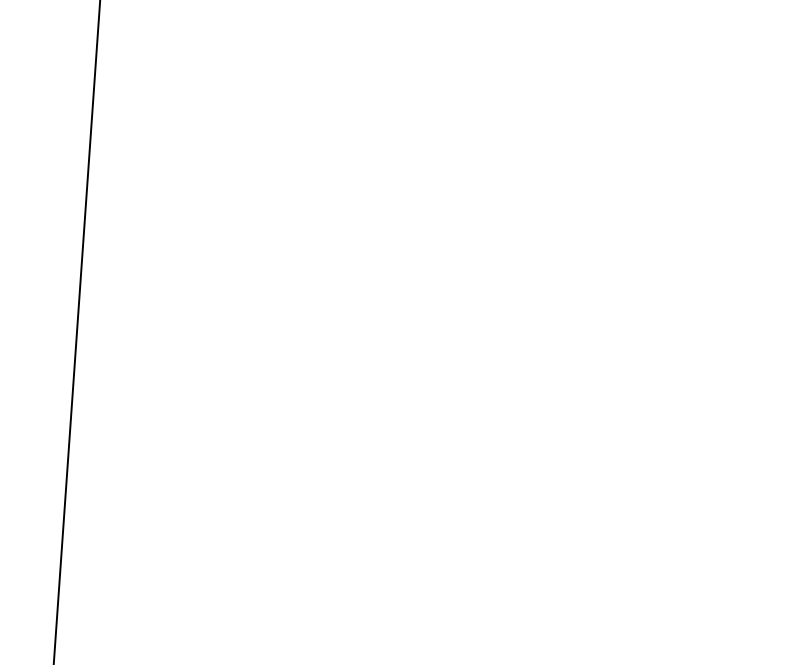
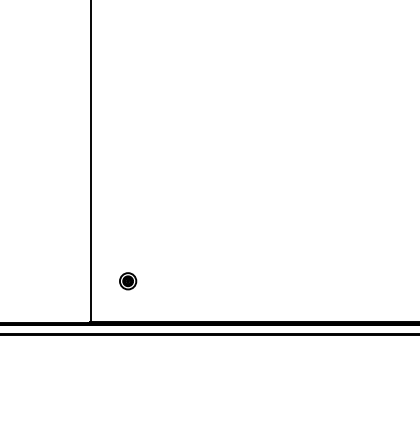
part: (135, 590) -> (128, 281), added

